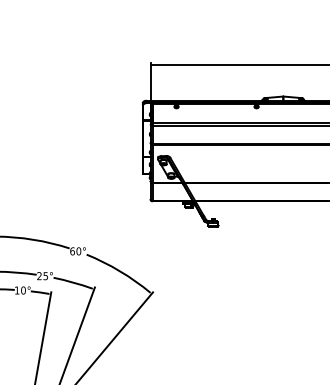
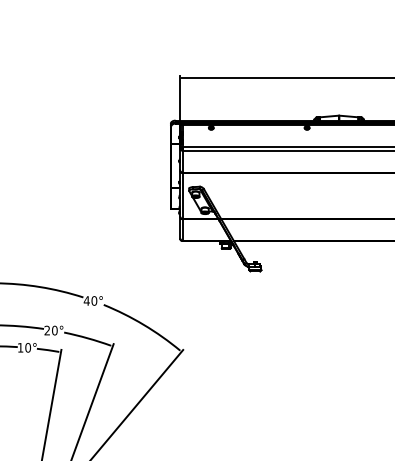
text: (72, 250) -> (86, 300), 60° -> 40°
text: (45, 276) -> (54, 330), 25° -> 20°

